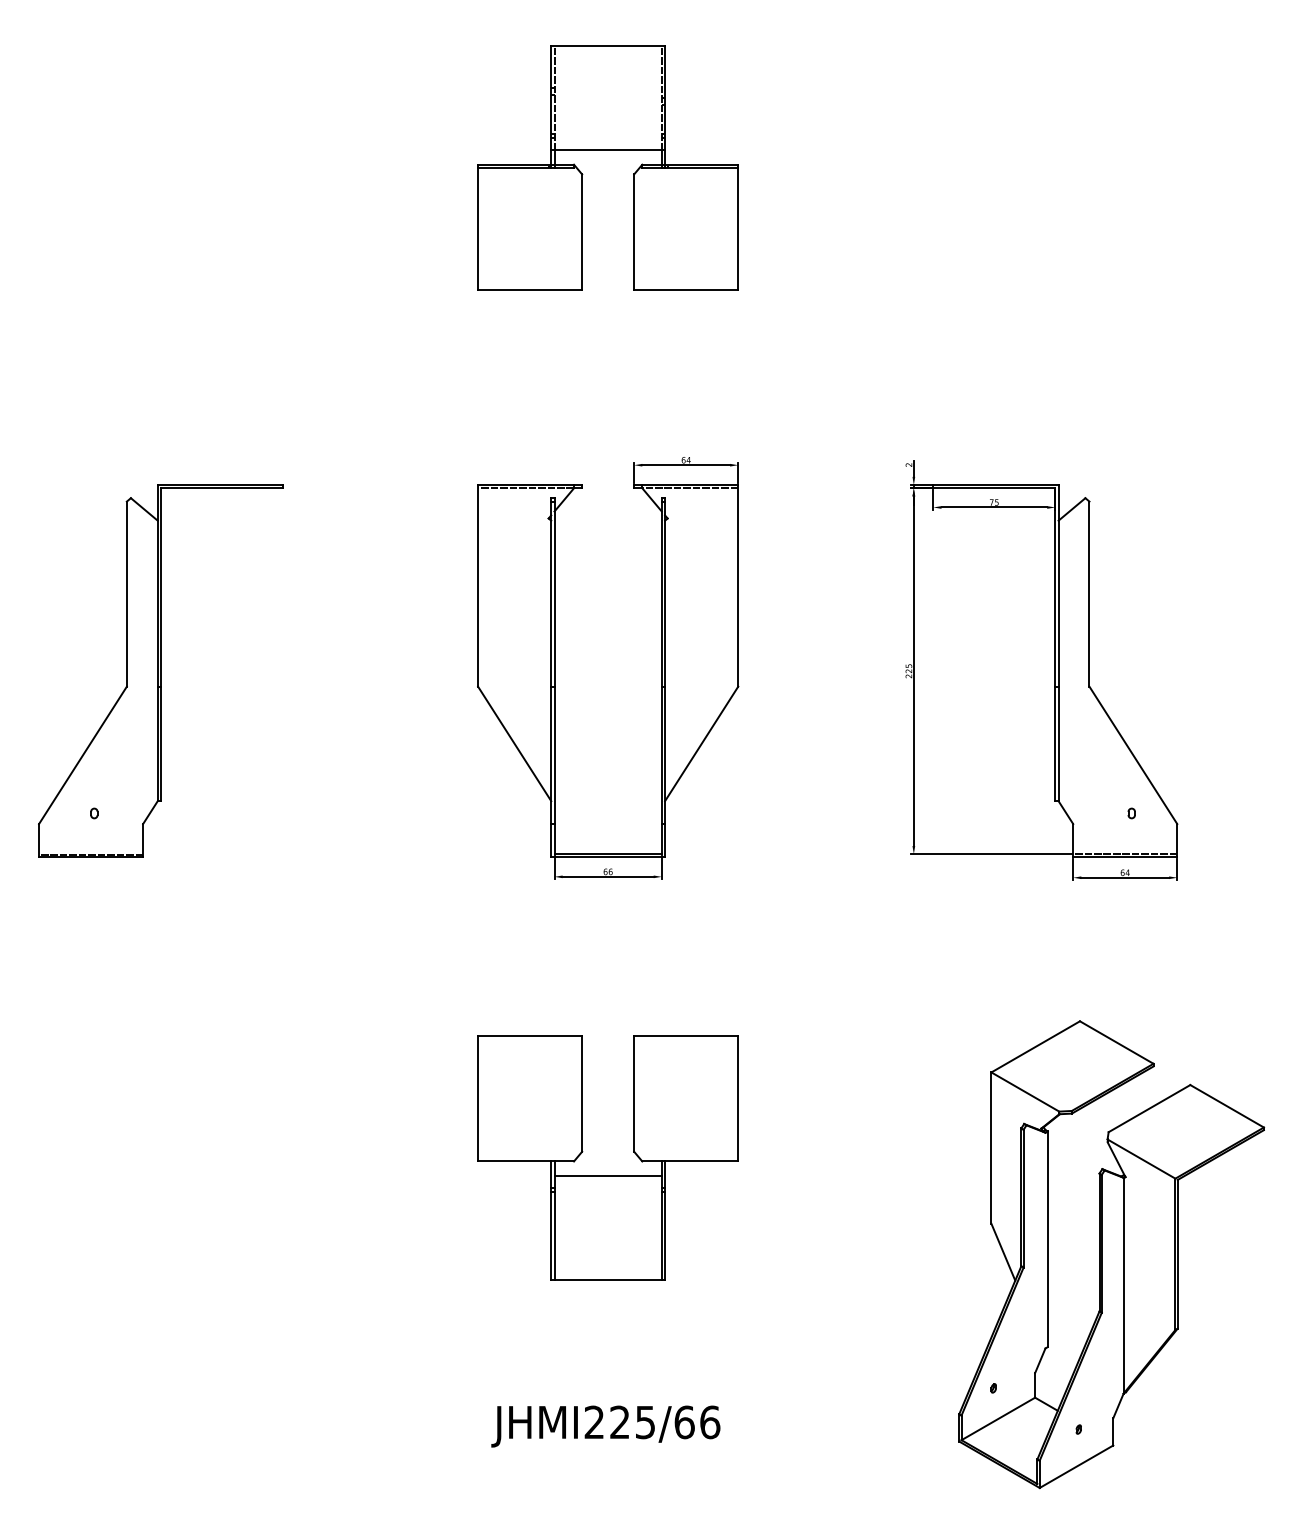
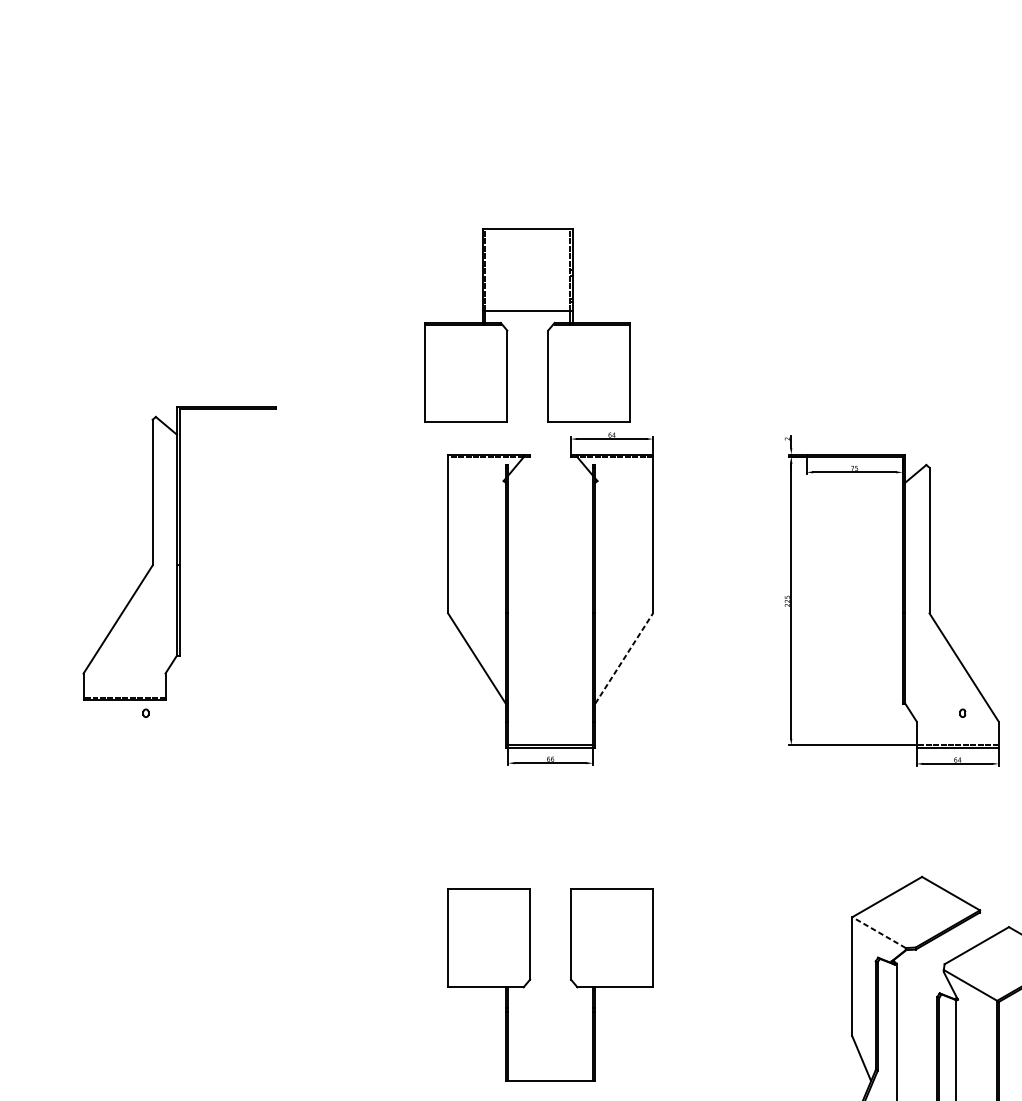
part: (607, 150) -> (527, 311), moved
part: (160, 670) -> (179, 552), moved
line: (701, 743) -> (624, 658), solid -> dashed
line: (1024, 1091) -> (878, 932), solid -> dashed
line: (607, 1176) -> (550, 999), removed

